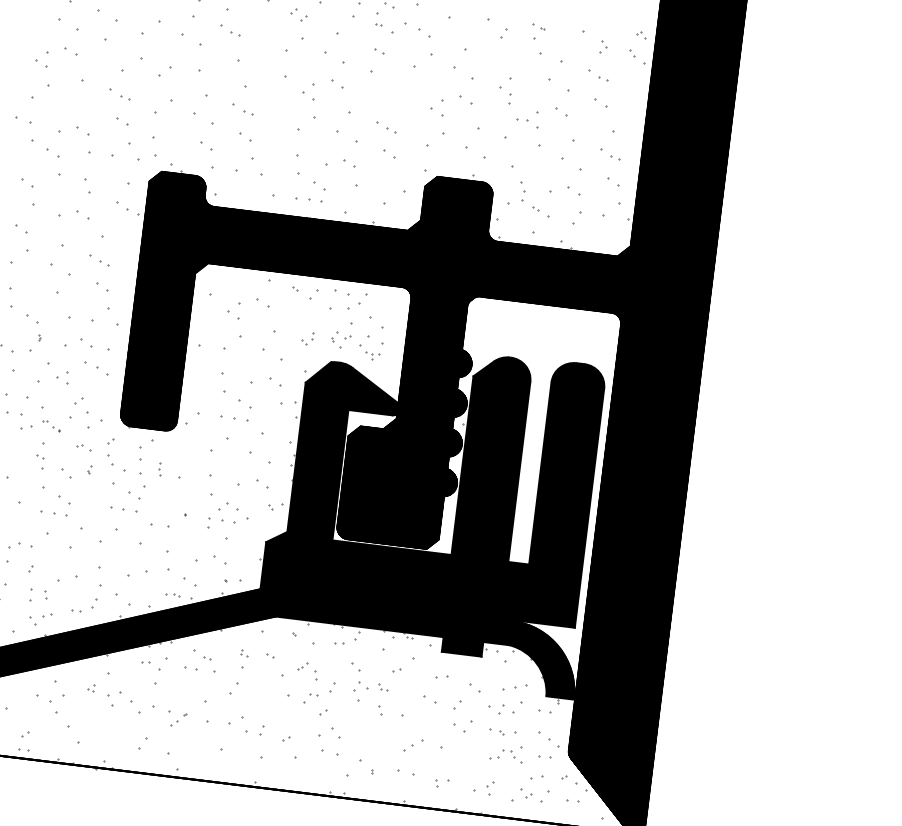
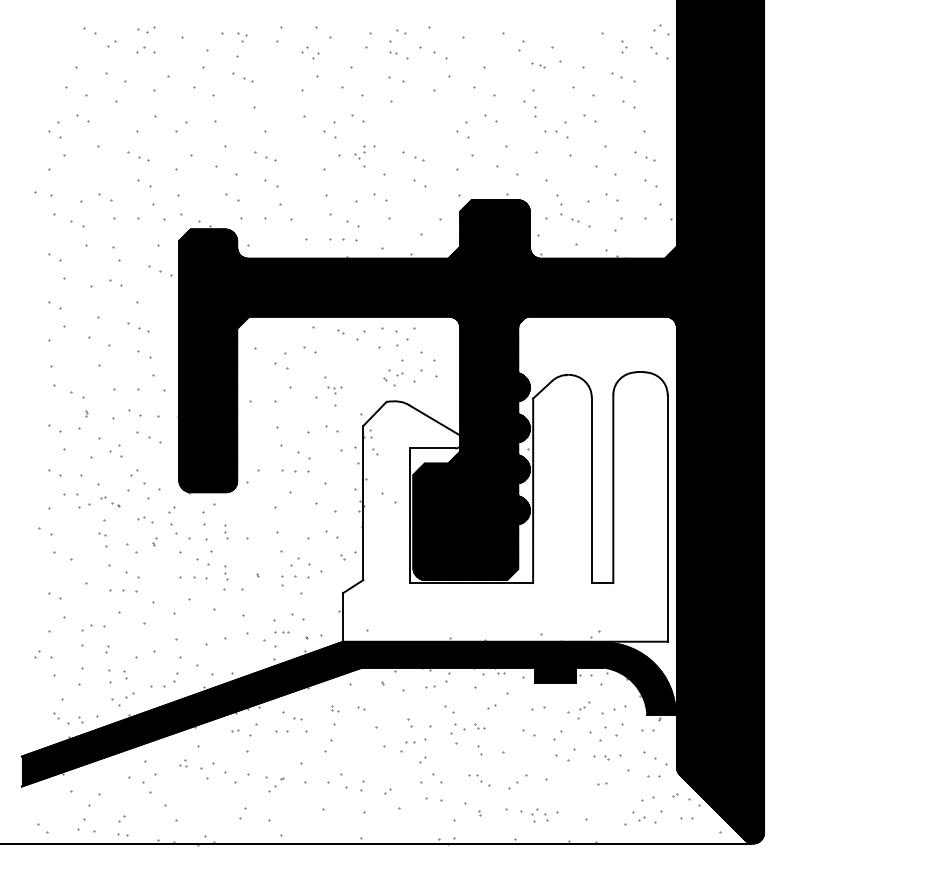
part: (539, 27) -> (538, 65), moved
part: (641, 34) -> (661, 29), size x1.6
part: (379, 51) -> (396, 79), size x1.6
part: (603, 78) -> (628, 79), size x1.6
part: (307, 339) -> (359, 152), moved
part: (372, 355) -> (334, 390), moved
fill: (433, 477) -> (505, 506), removed
part: (155, 508) -> (226, 572), added
part: (172, 594) -> (281, 632), moved
part: (76, 610) -> (158, 686), size x1.6
part: (302, 665) -> (584, 705), moved
part: (331, 687) -> (427, 732), size x1.6
part: (500, 708) -> (602, 733), size x1.6
part: (512, 756) -> (479, 780), moved
part: (490, 788) -> (534, 815), moved

